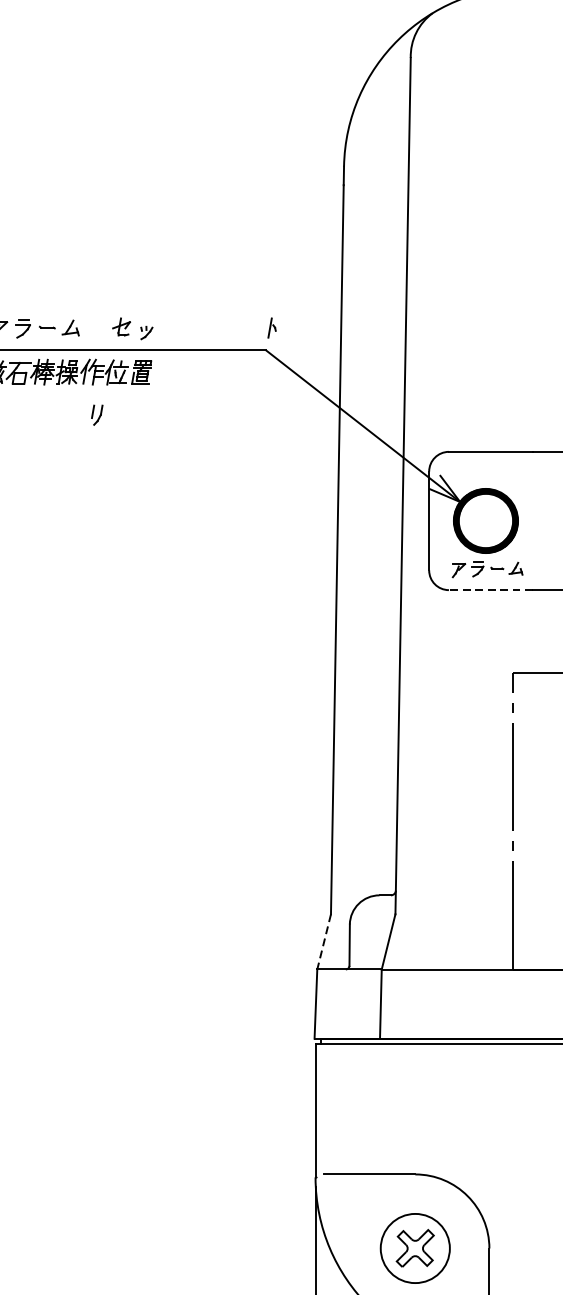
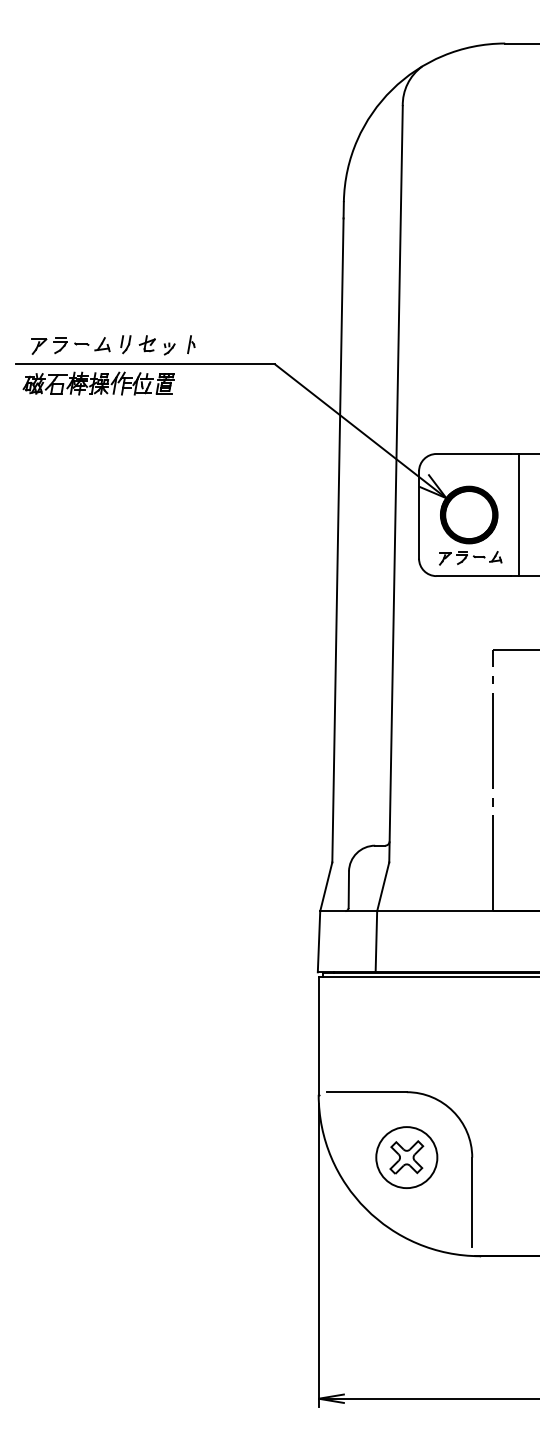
part: (272, 327) -> (191, 344), moved
part: (96, 415) -> (125, 344), moved
line: (542, 520) -> (519, 514), added
line: (490, 590) -> (473, 576), dashed -> solid
line: (324, 942) -> (326, 887), dashed -> solid

